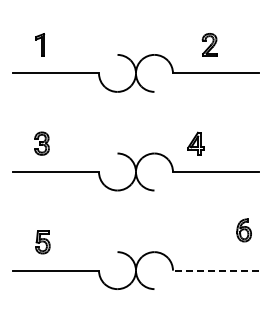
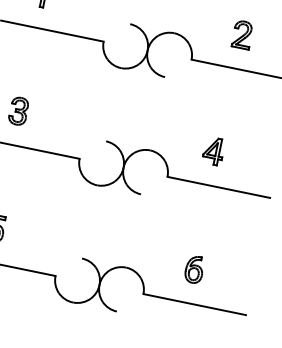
part: (195, 143) -> (213, 150), moved
part: (243, 230) -> (193, 269), moved
line: (215, 270) -> (194, 304), dashed -> solid

